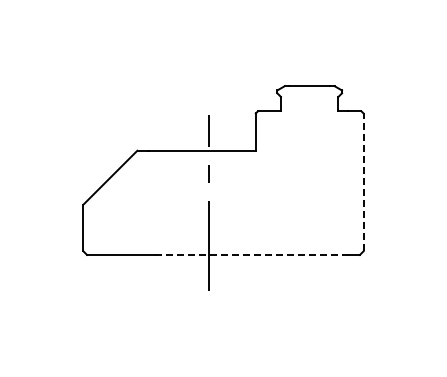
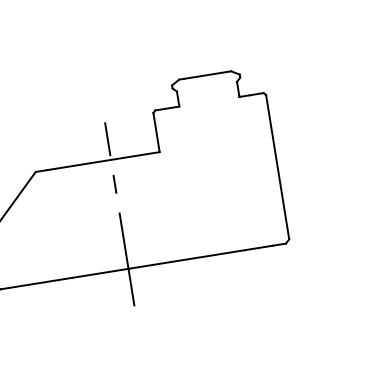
line: (363, 182) -> (277, 167), dashed -> solid
line: (251, 254) -> (172, 261), dashed -> solid

